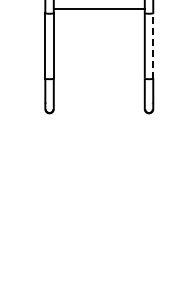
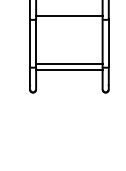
line: (153, 45) -> (108, 43), dashed -> solid
line: (98, 74) -> (68, 64), added
line: (98, 82) -> (68, 70), added

